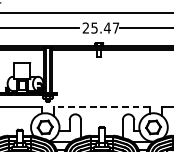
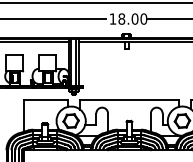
text: (101, 27) -> (128, 18), 25.47 -> 18.00
line: (101, 107) -> (128, 100), dashed -> solid

